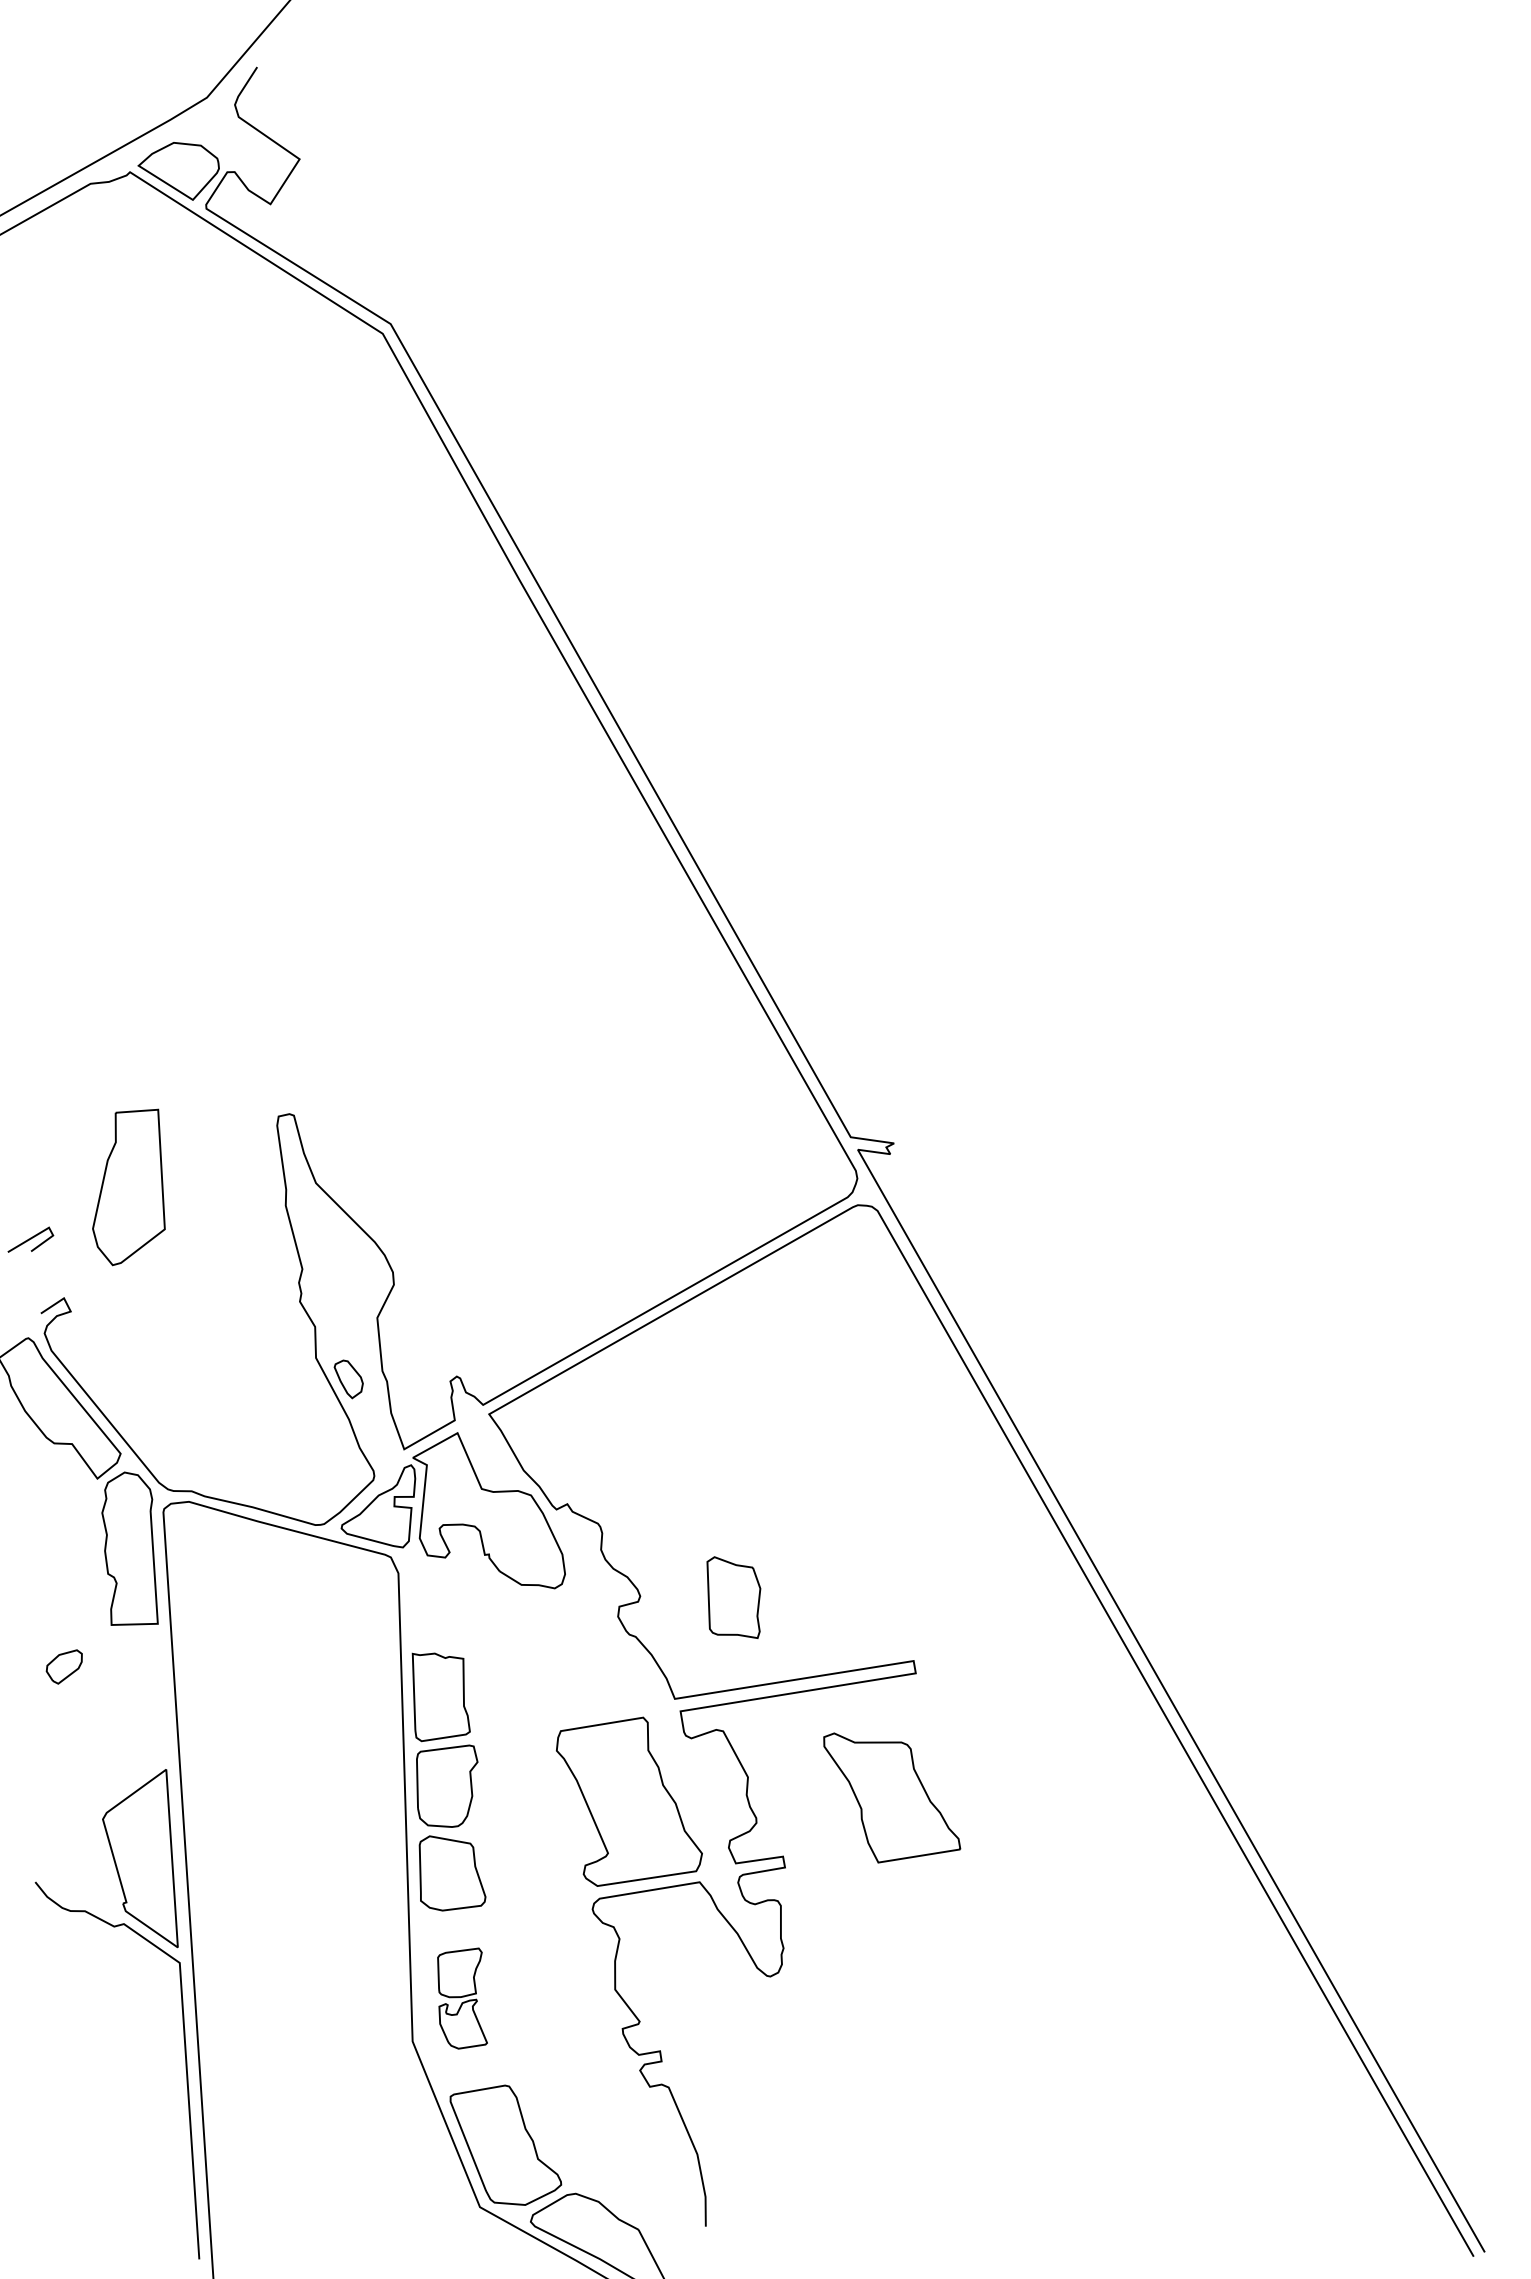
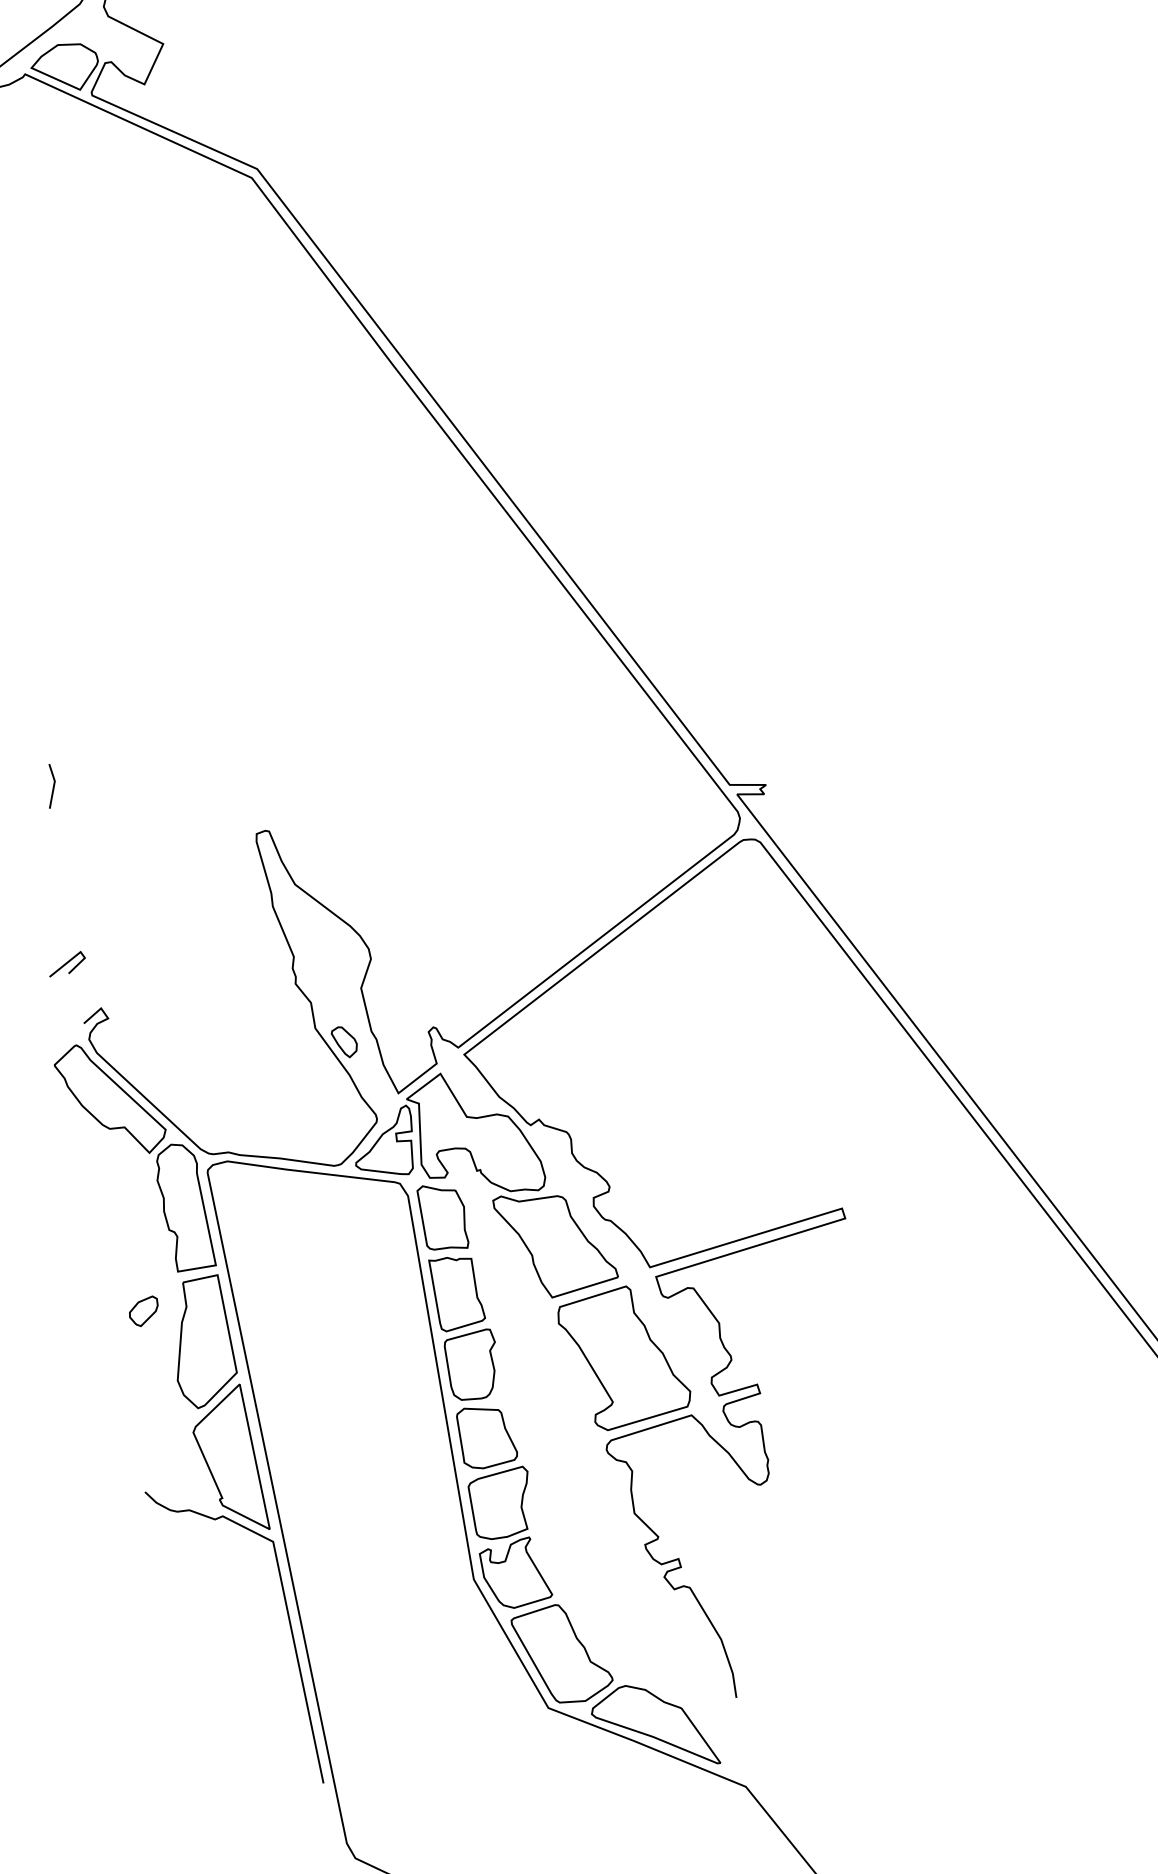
line: (43, 1026) -> (52, 787), added
part: (128, 1187) -> (202, 1342), moved
part: (733, 1597) -> (442, 1217), moved
part: (892, 1797) -> (556, 1242), moved
part: (462, 1998) -> (509, 1538), size x1.67

